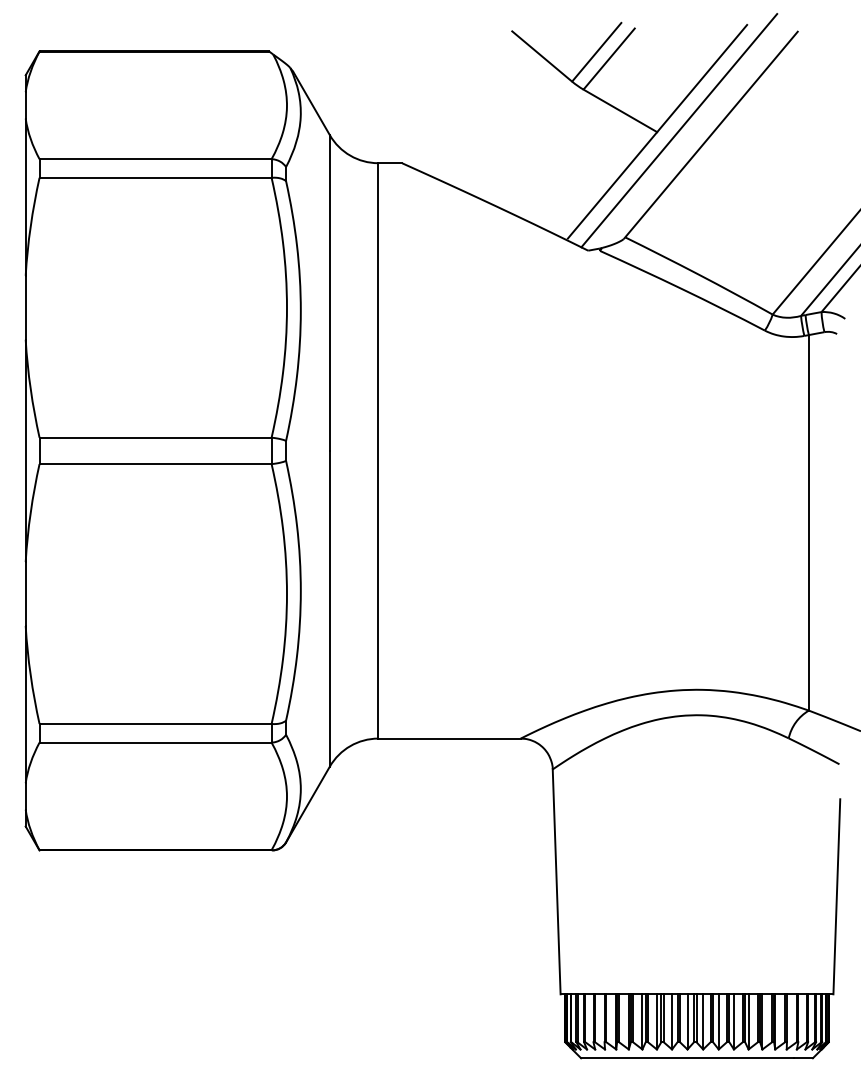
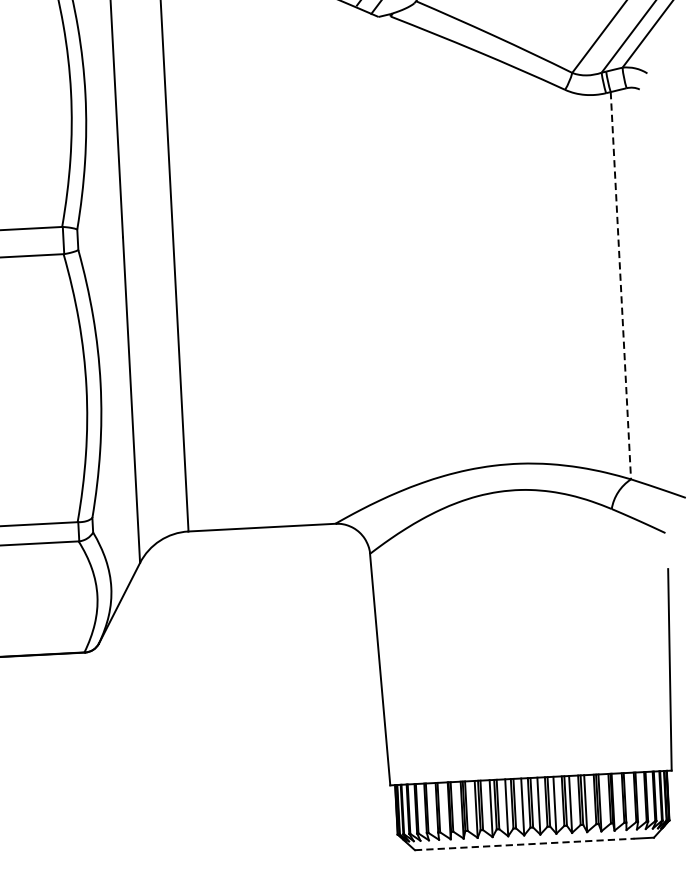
line: (808, 522) -> (620, 285), solid -> dashed
line: (688, 1058) -> (525, 844), solid -> dashed

